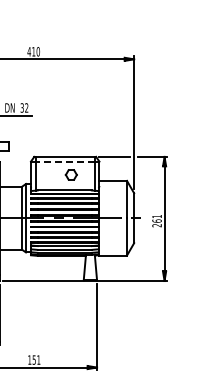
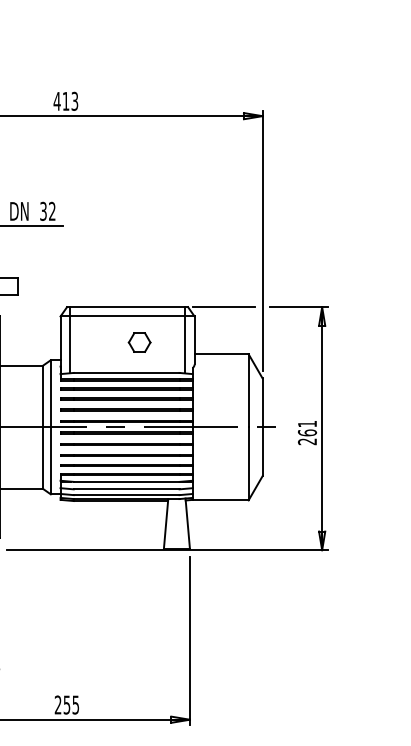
text: (37, 51) -> (73, 100), 410 -> 413
line: (64, 161) -> (126, 316), dashed -> solid
text: (34, 359) -> (67, 703), 151 -> 255

